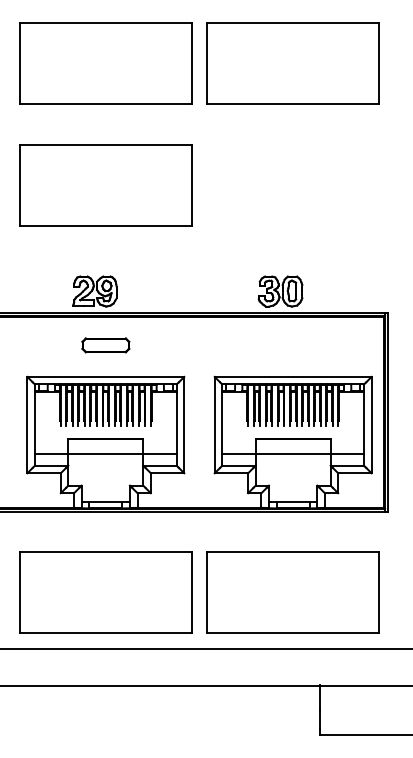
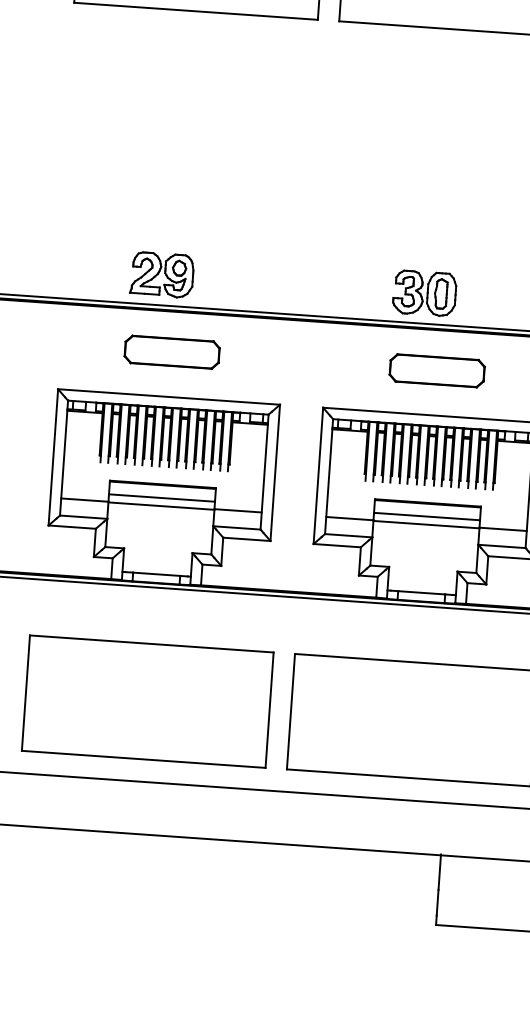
part: (105, 185) -> (187, 126), removed
part: (105, 345) -> (171, 352), size x1.43
part: (292, 345) -> (436, 370), added
line: (105, 448) -> (161, 498), added
line: (292, 448) -> (426, 516), added

